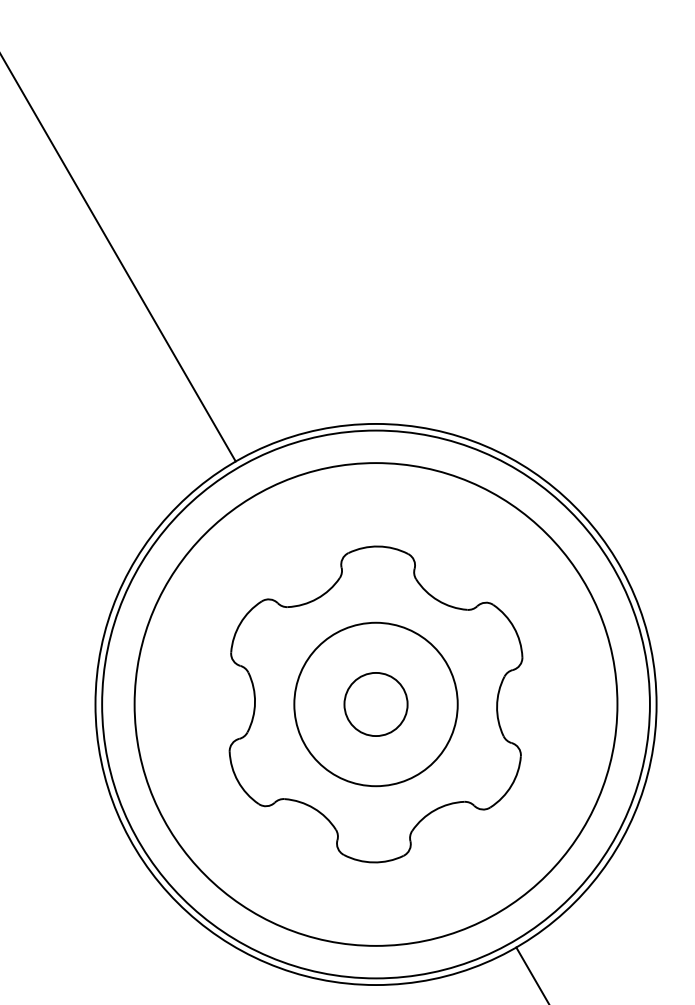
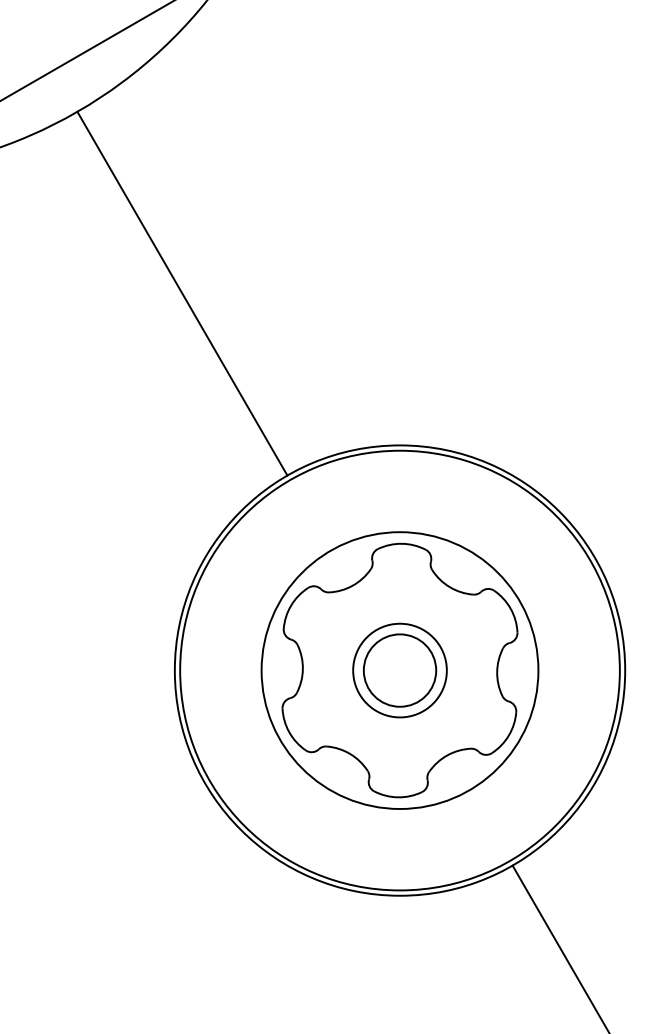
circle: (375, 704) -> (399, 670), size x0.71
circle: (375, 704) -> (399, 670), size x0.71
circle: (375, 704) -> (399, 670), size x1.43

